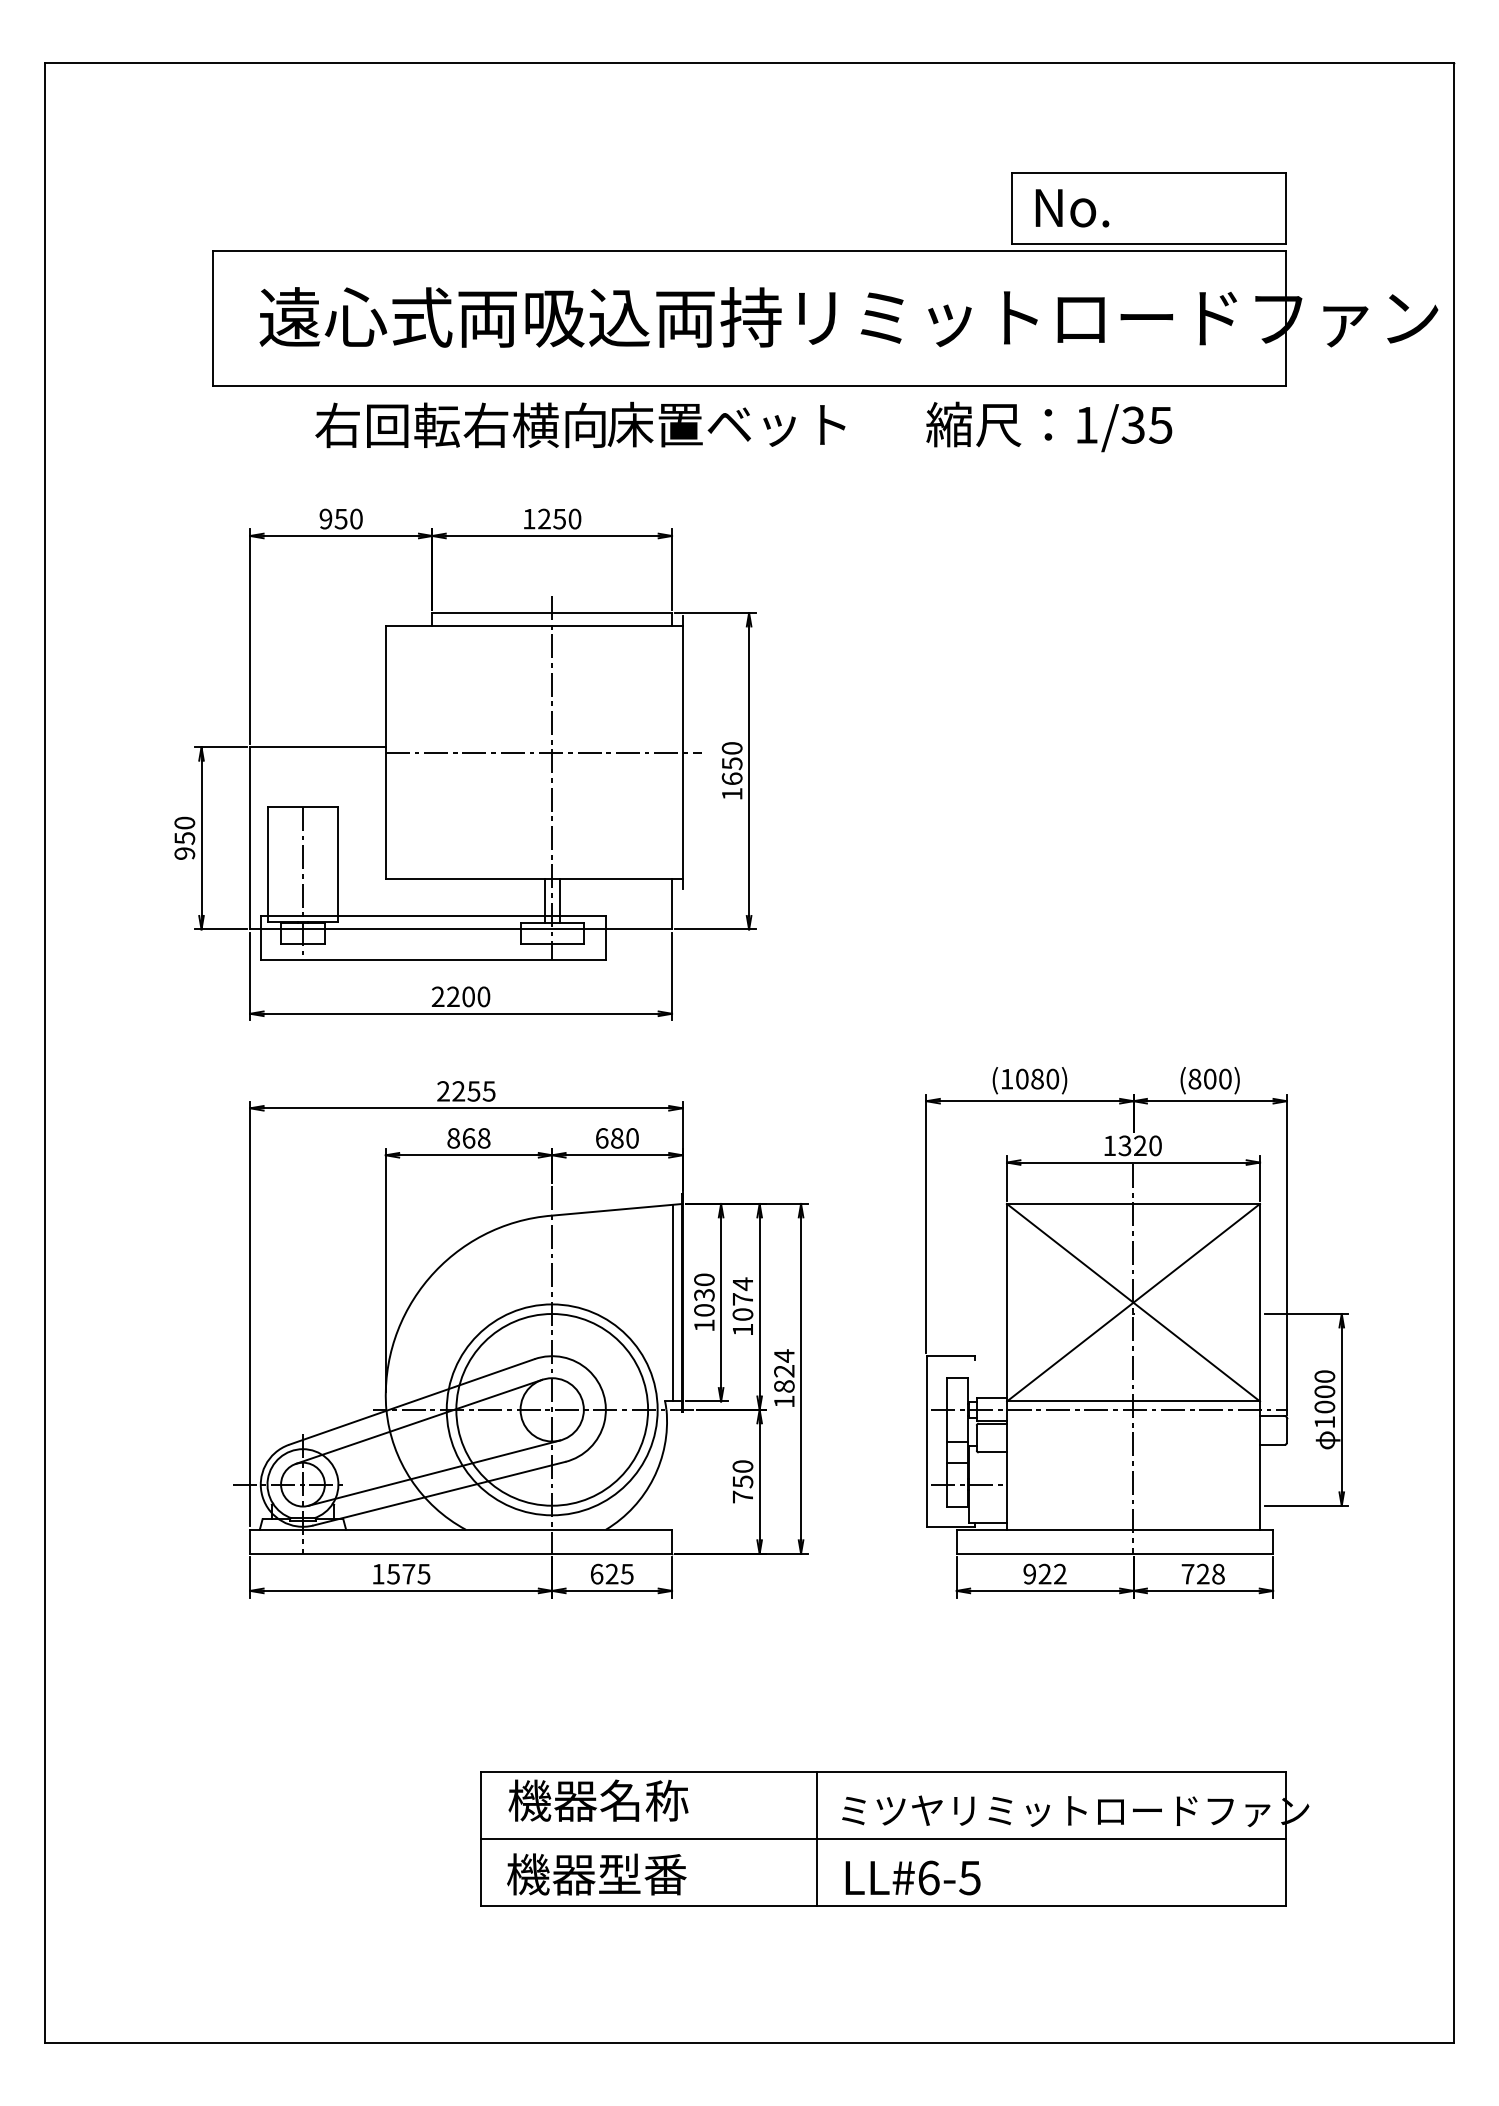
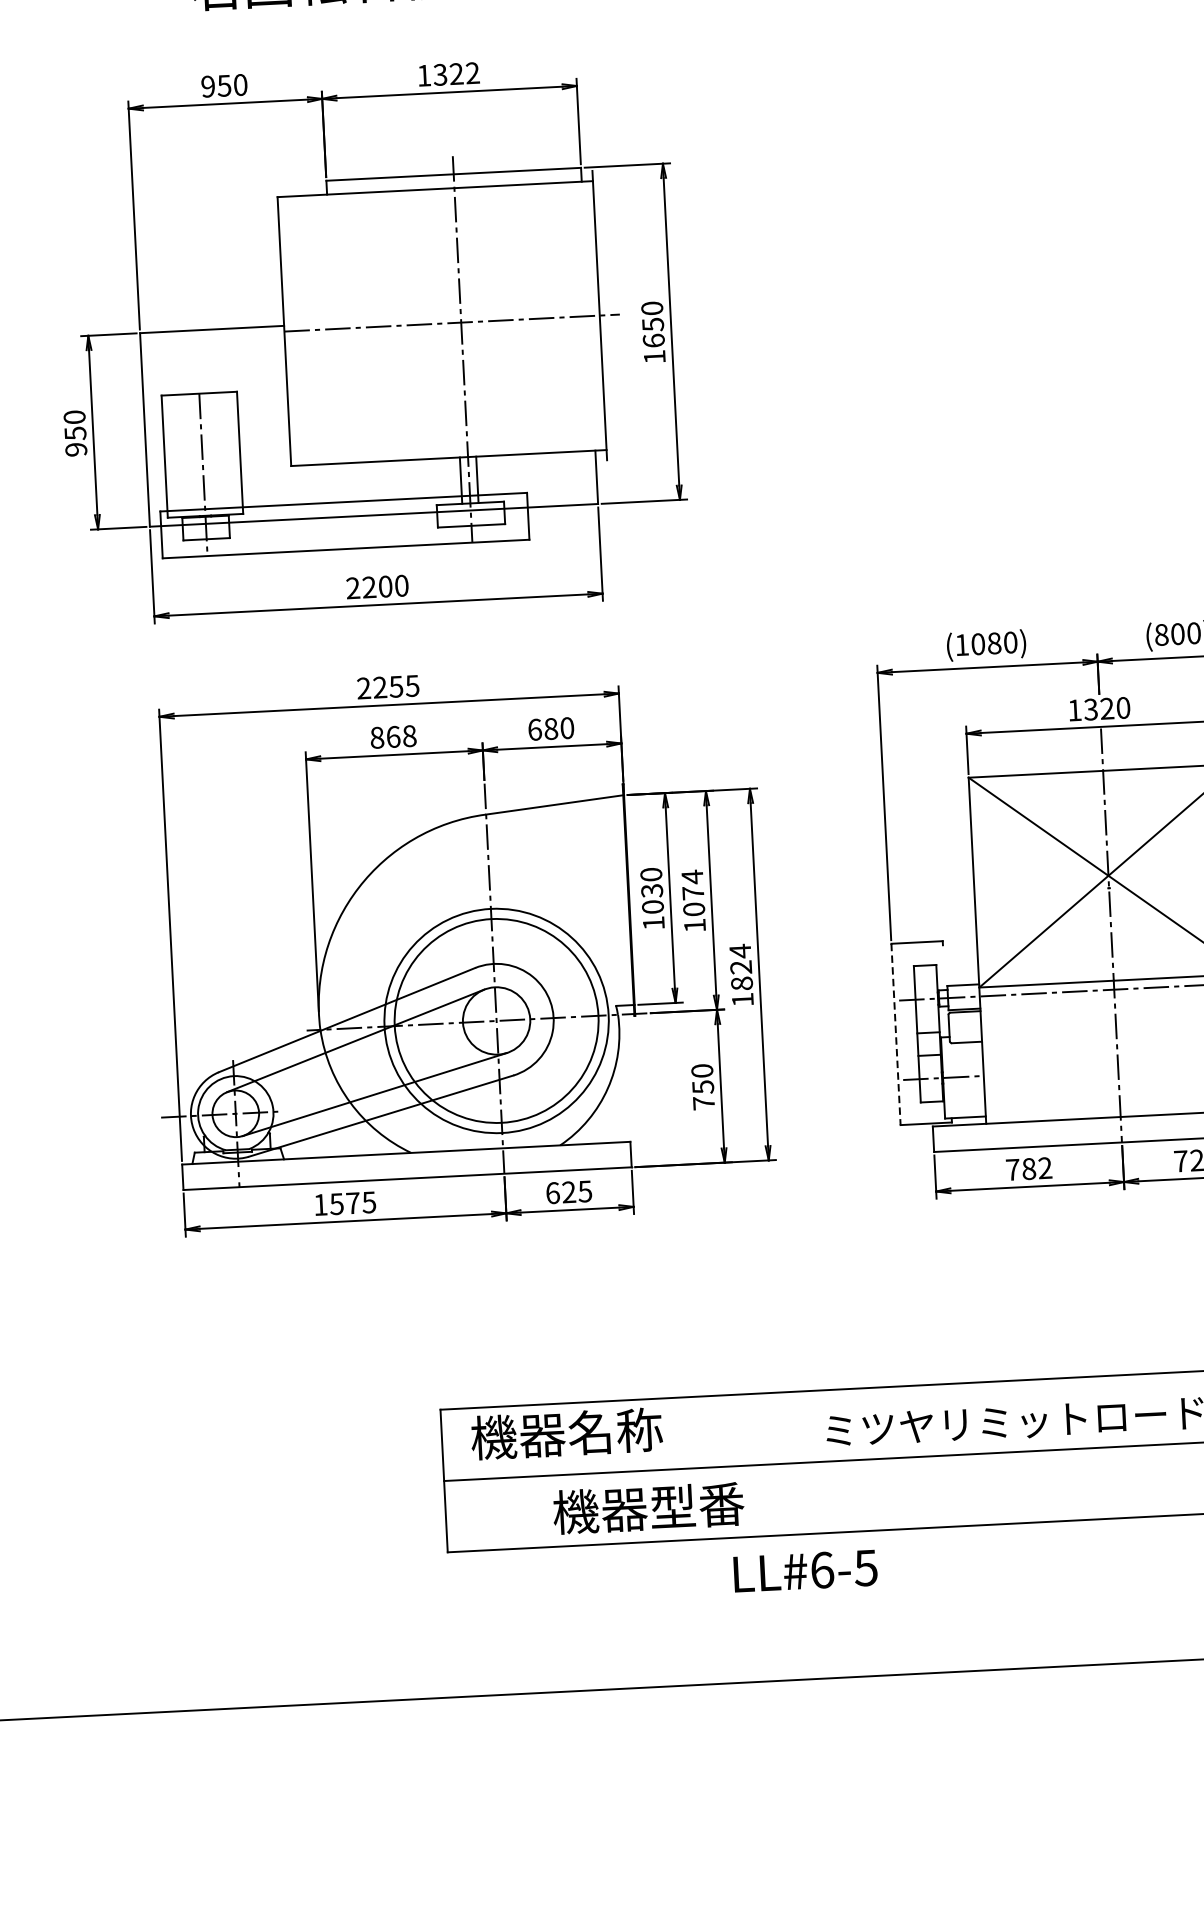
text: (559, 518) -> (456, 73), 1250 -> 1322
line: (673, 1302) -> (619, 900), removed
line: (926, 1442) -> (896, 1035), solid -> dashed
text: (1037, 1573) -> (1021, 1168), 922 -> 782
line: (816, 1839) -> (800, 1463), removed
text: (596, 1874) -> (648, 1508), moved
text: (912, 1877) -> (804, 1570), moved

